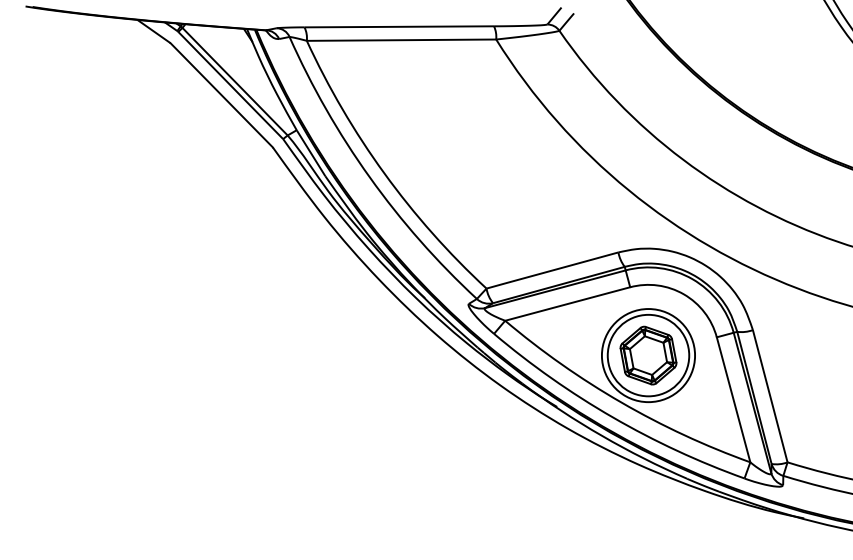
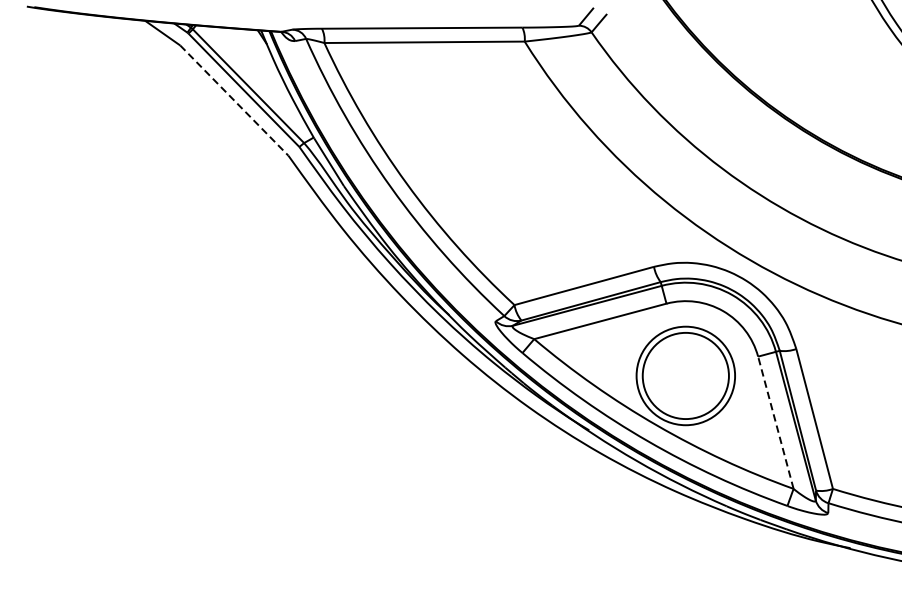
line: (221, 95) -> (234, 100), solid -> dashed
part: (648, 355) -> (685, 375), removed
line: (733, 399) -> (775, 422), solid -> dashed

